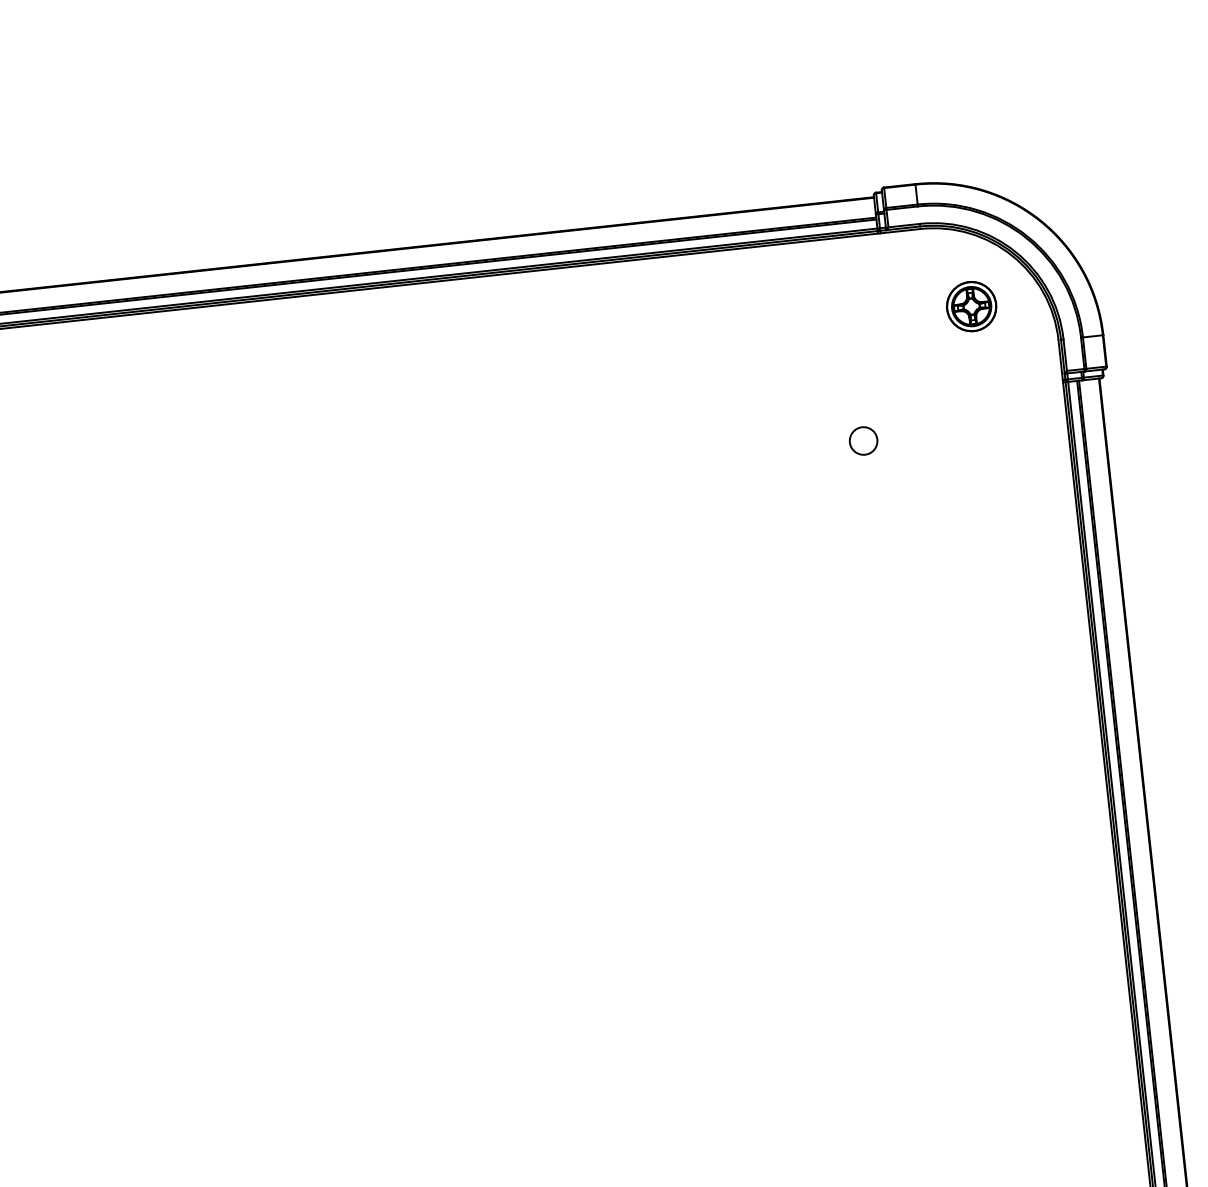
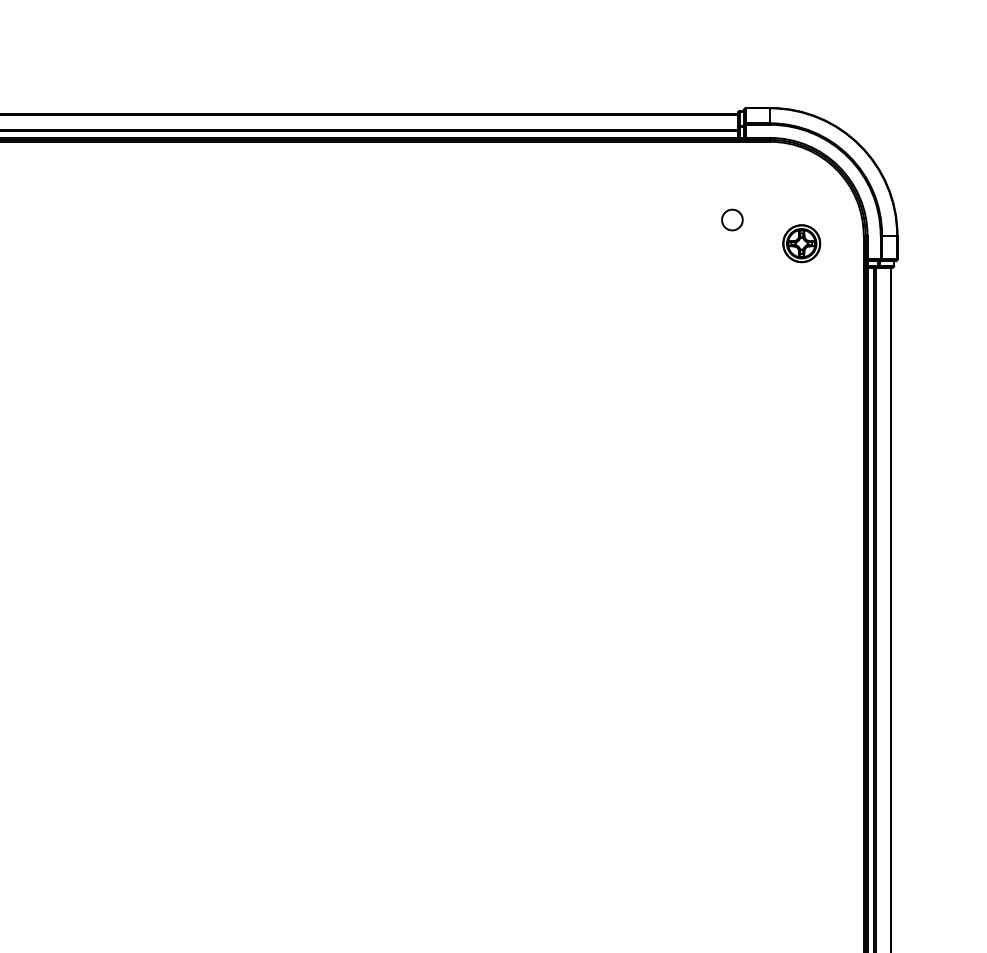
part: (971, 306) -> (801, 243), moved
circle: (863, 440) -> (732, 219), moved

